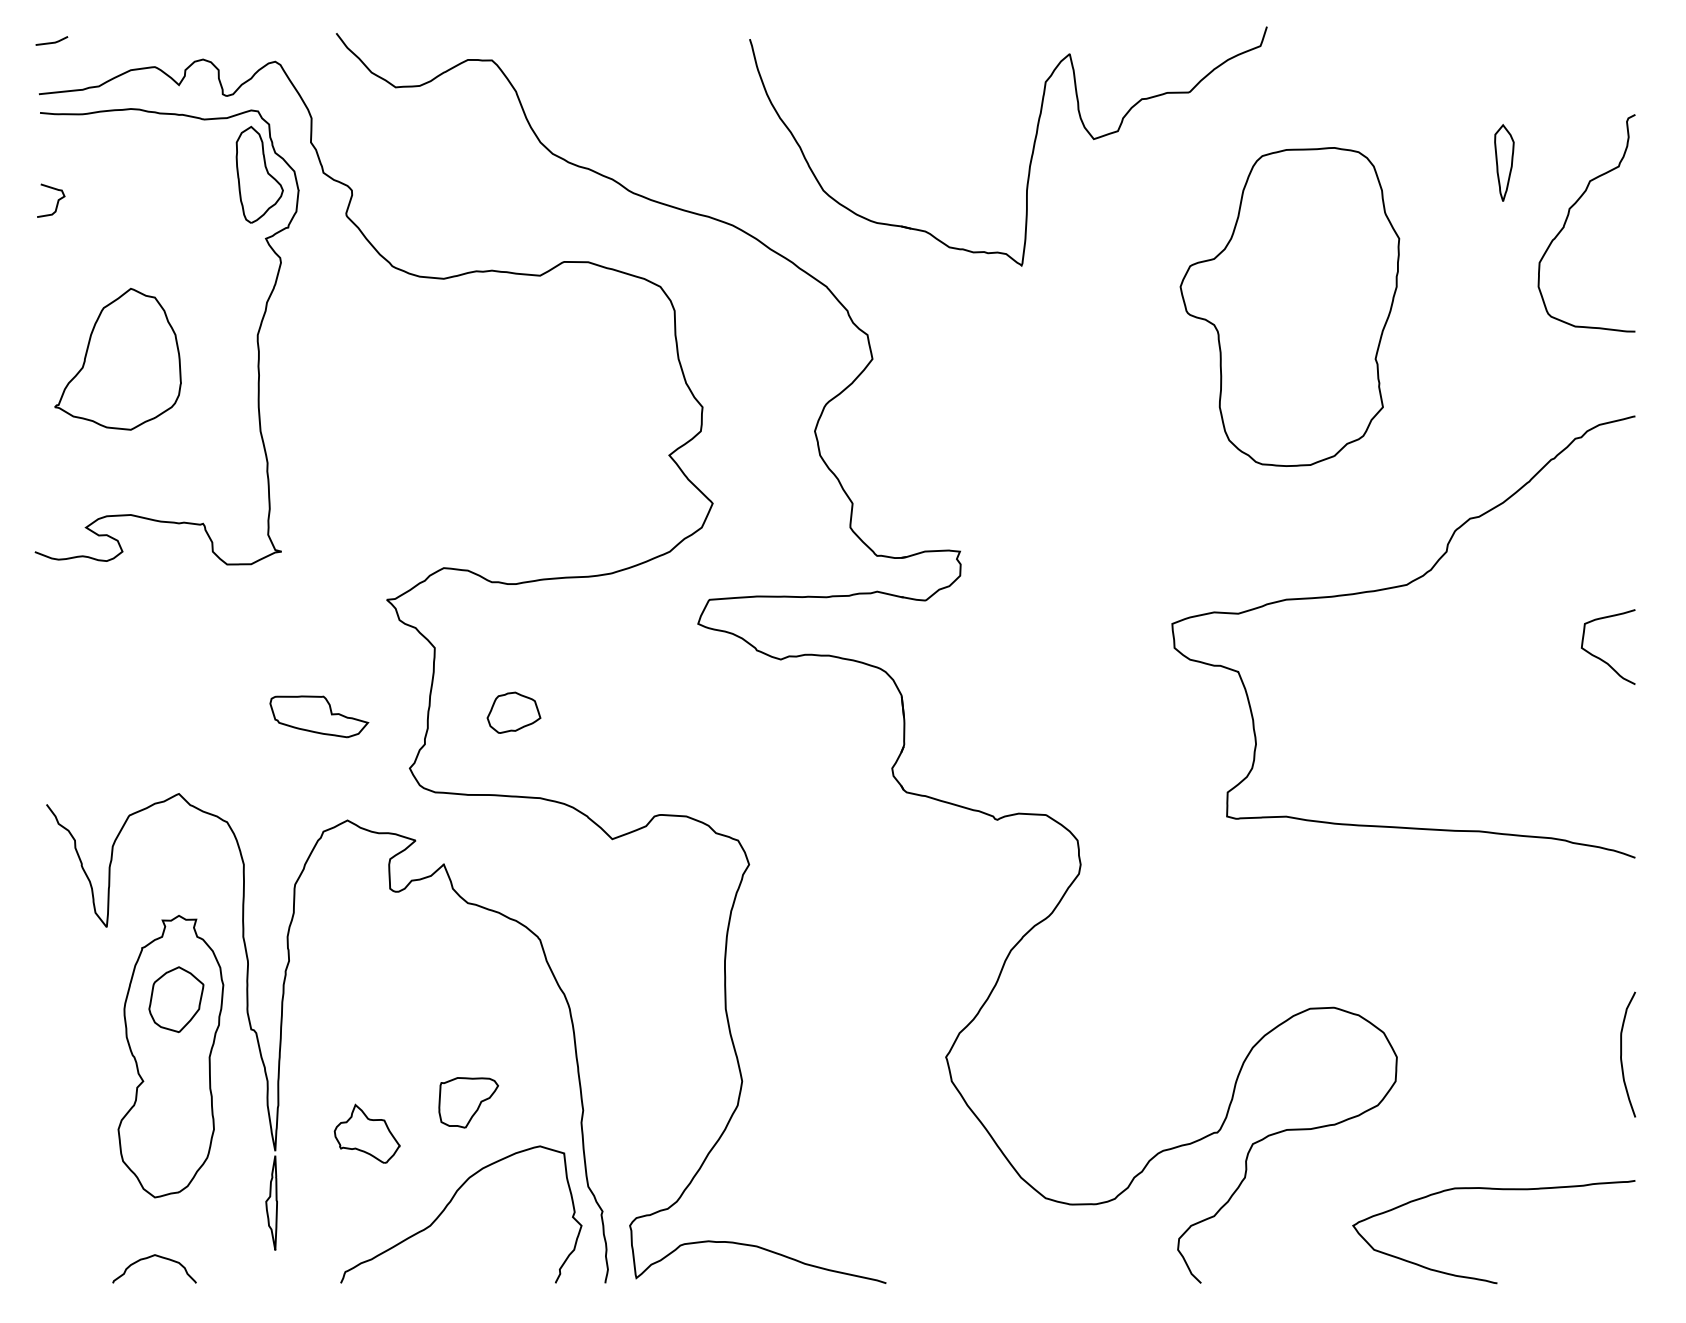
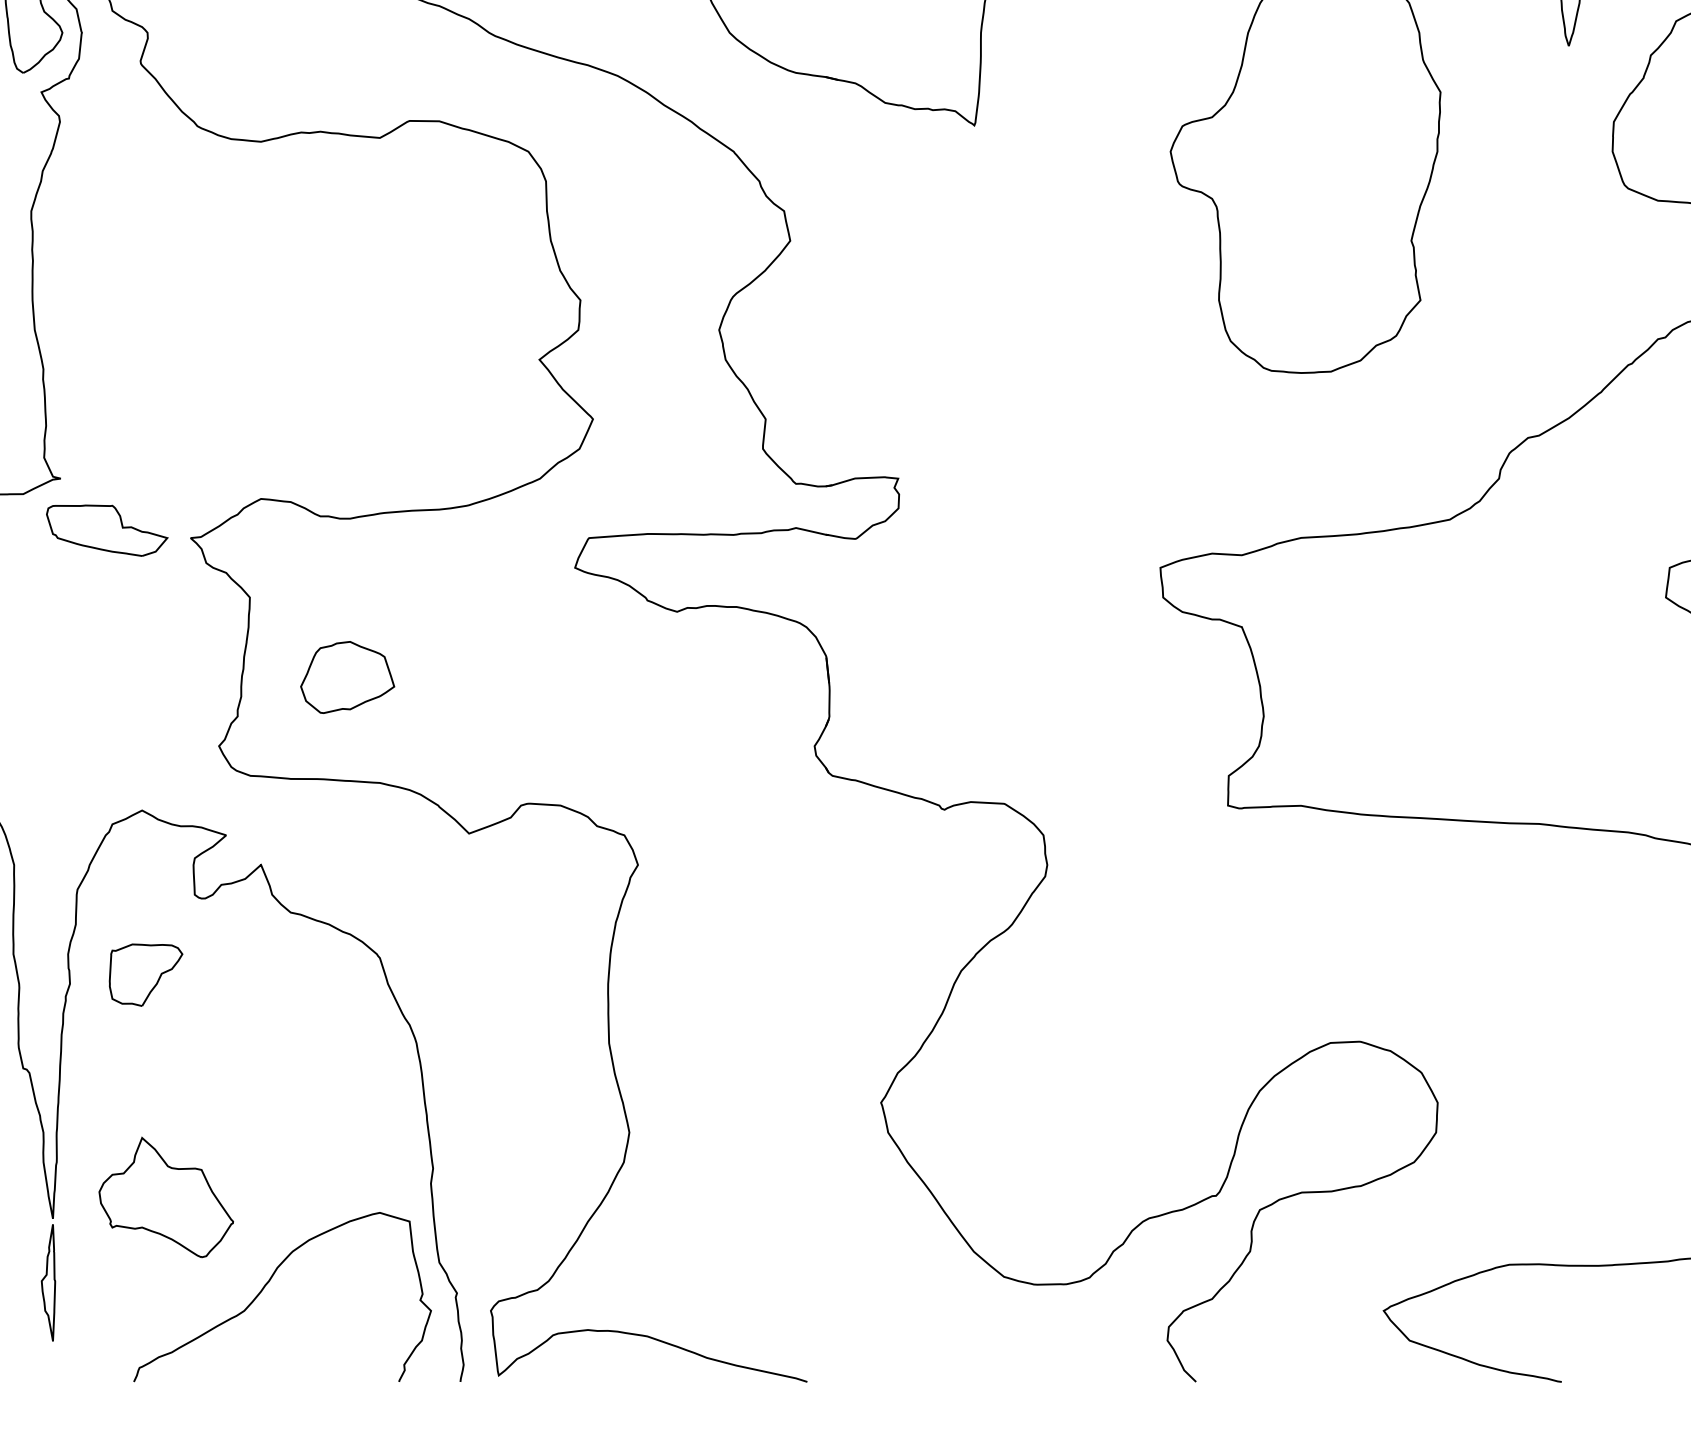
part: (513, 712) -> (347, 677), size x1.43
part: (319, 716) -> (107, 530), moved
part: (468, 1102) -> (145, 974), moved
part: (367, 1133) -> (166, 1196), size x1.67

